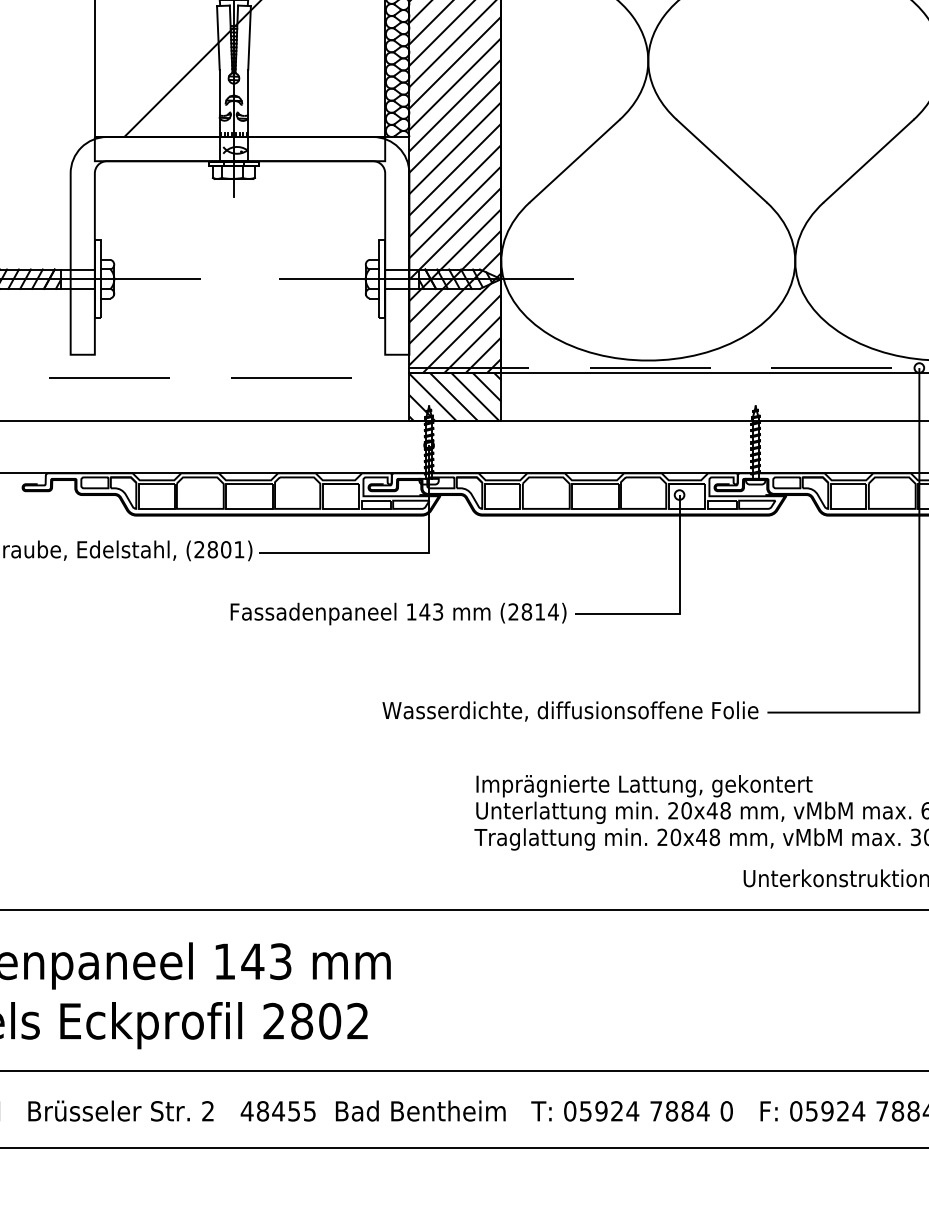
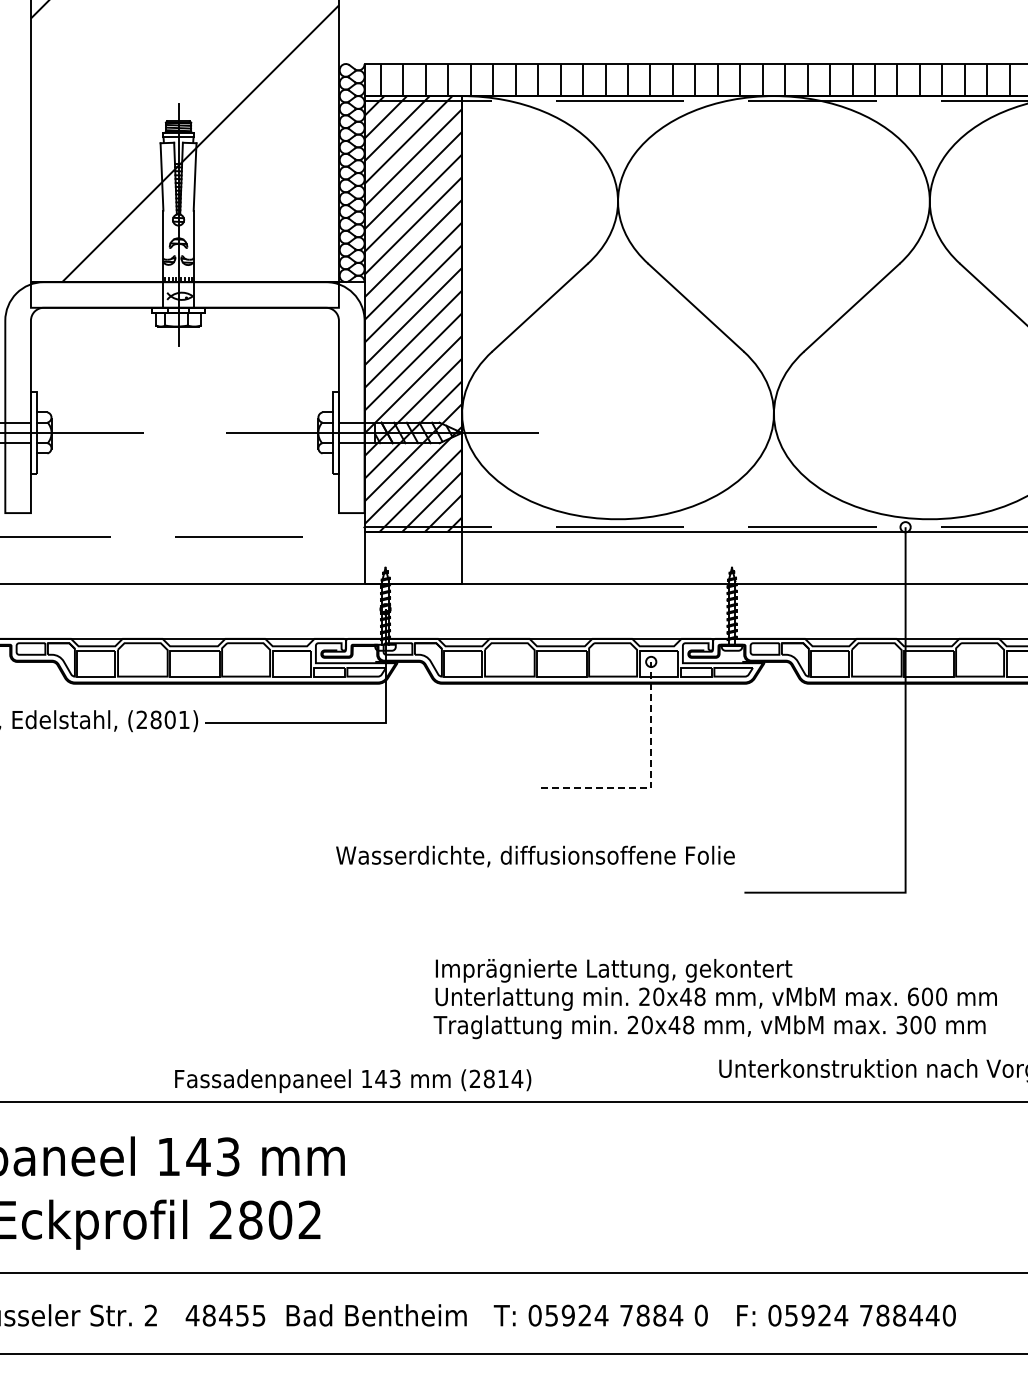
hatch: (455, 396) -> (413, 557), removed
line: (679, 606) -> (651, 780), solid -> dashed
text: (398, 613) -> (353, 1080), moved
text: (570, 711) -> (535, 856), moved

